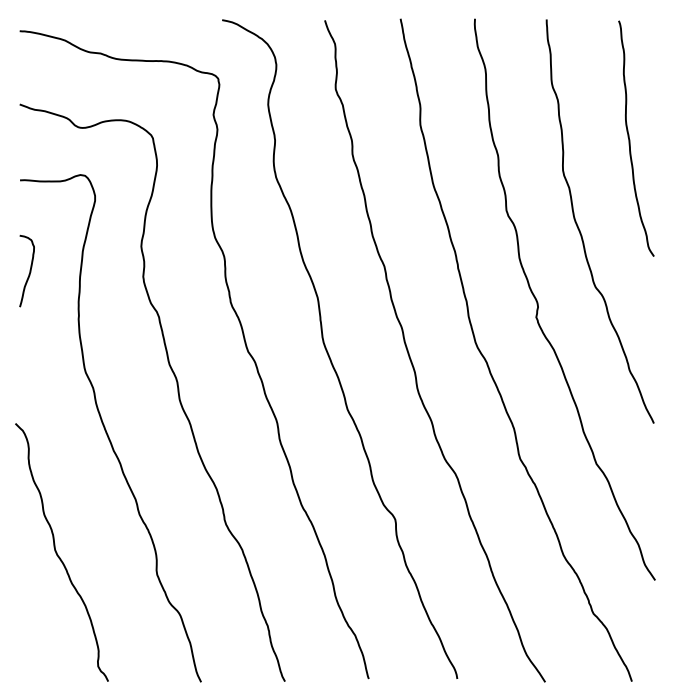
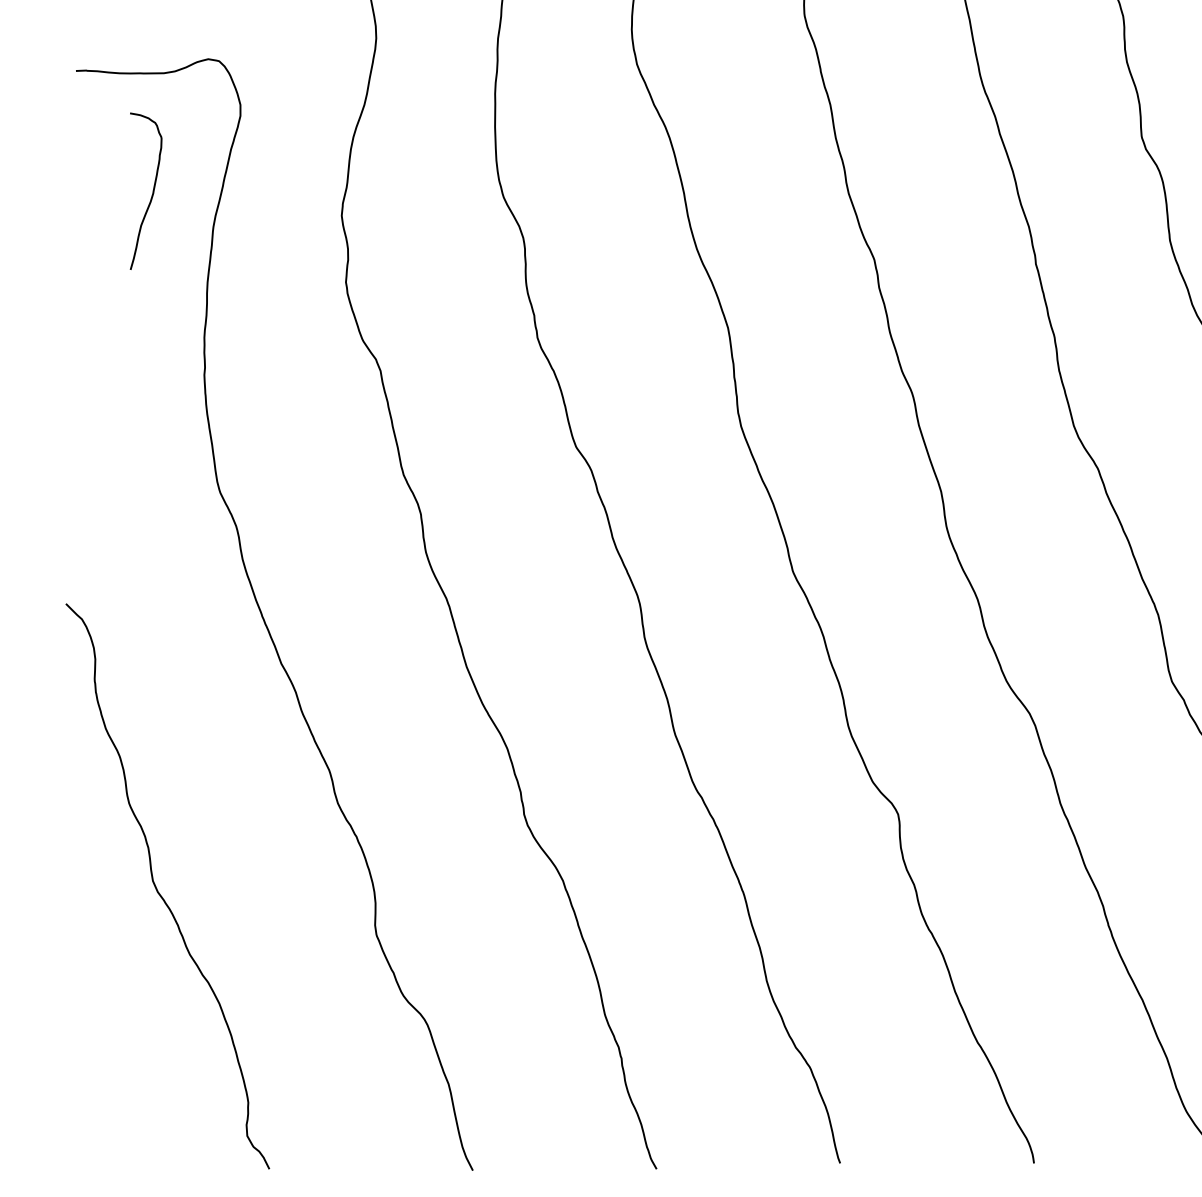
curve: (29, 270) -> (151, 189), moved

